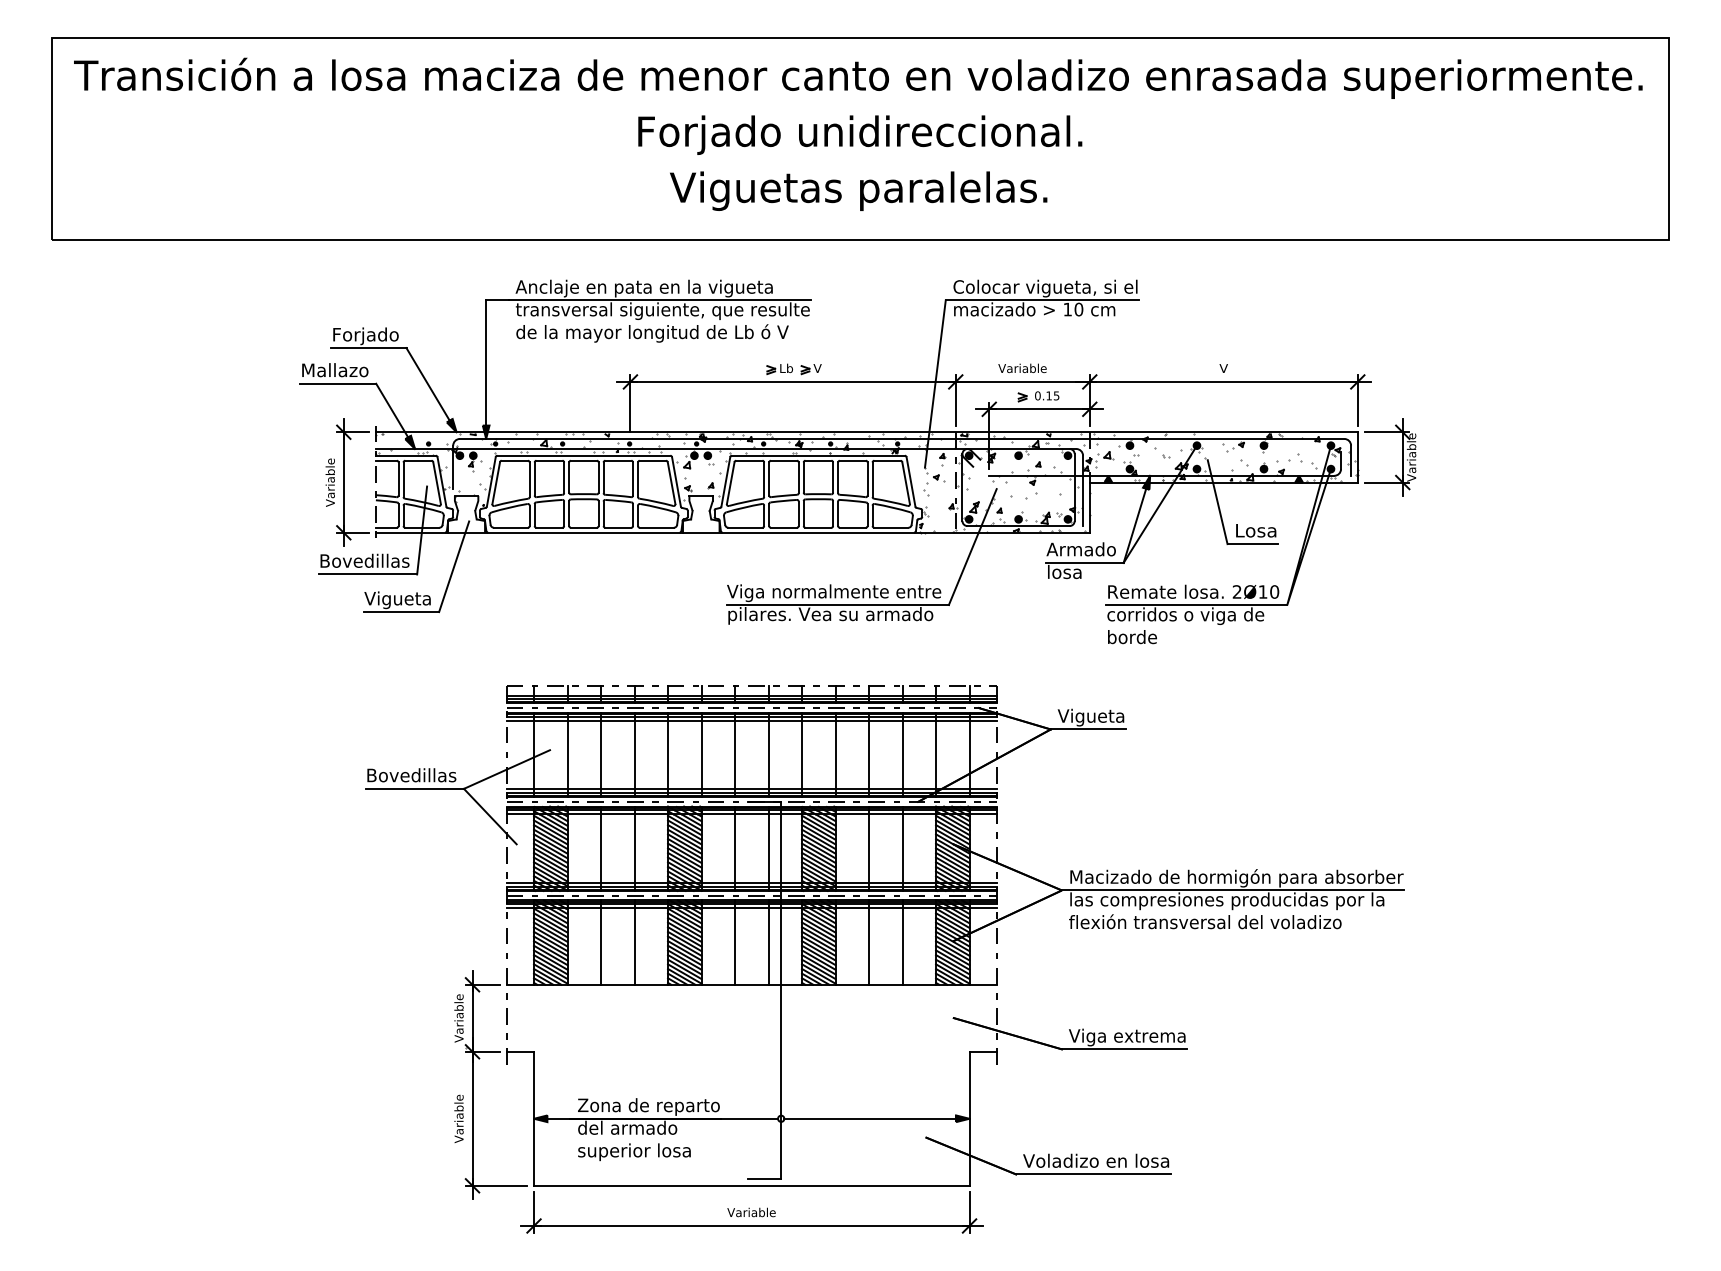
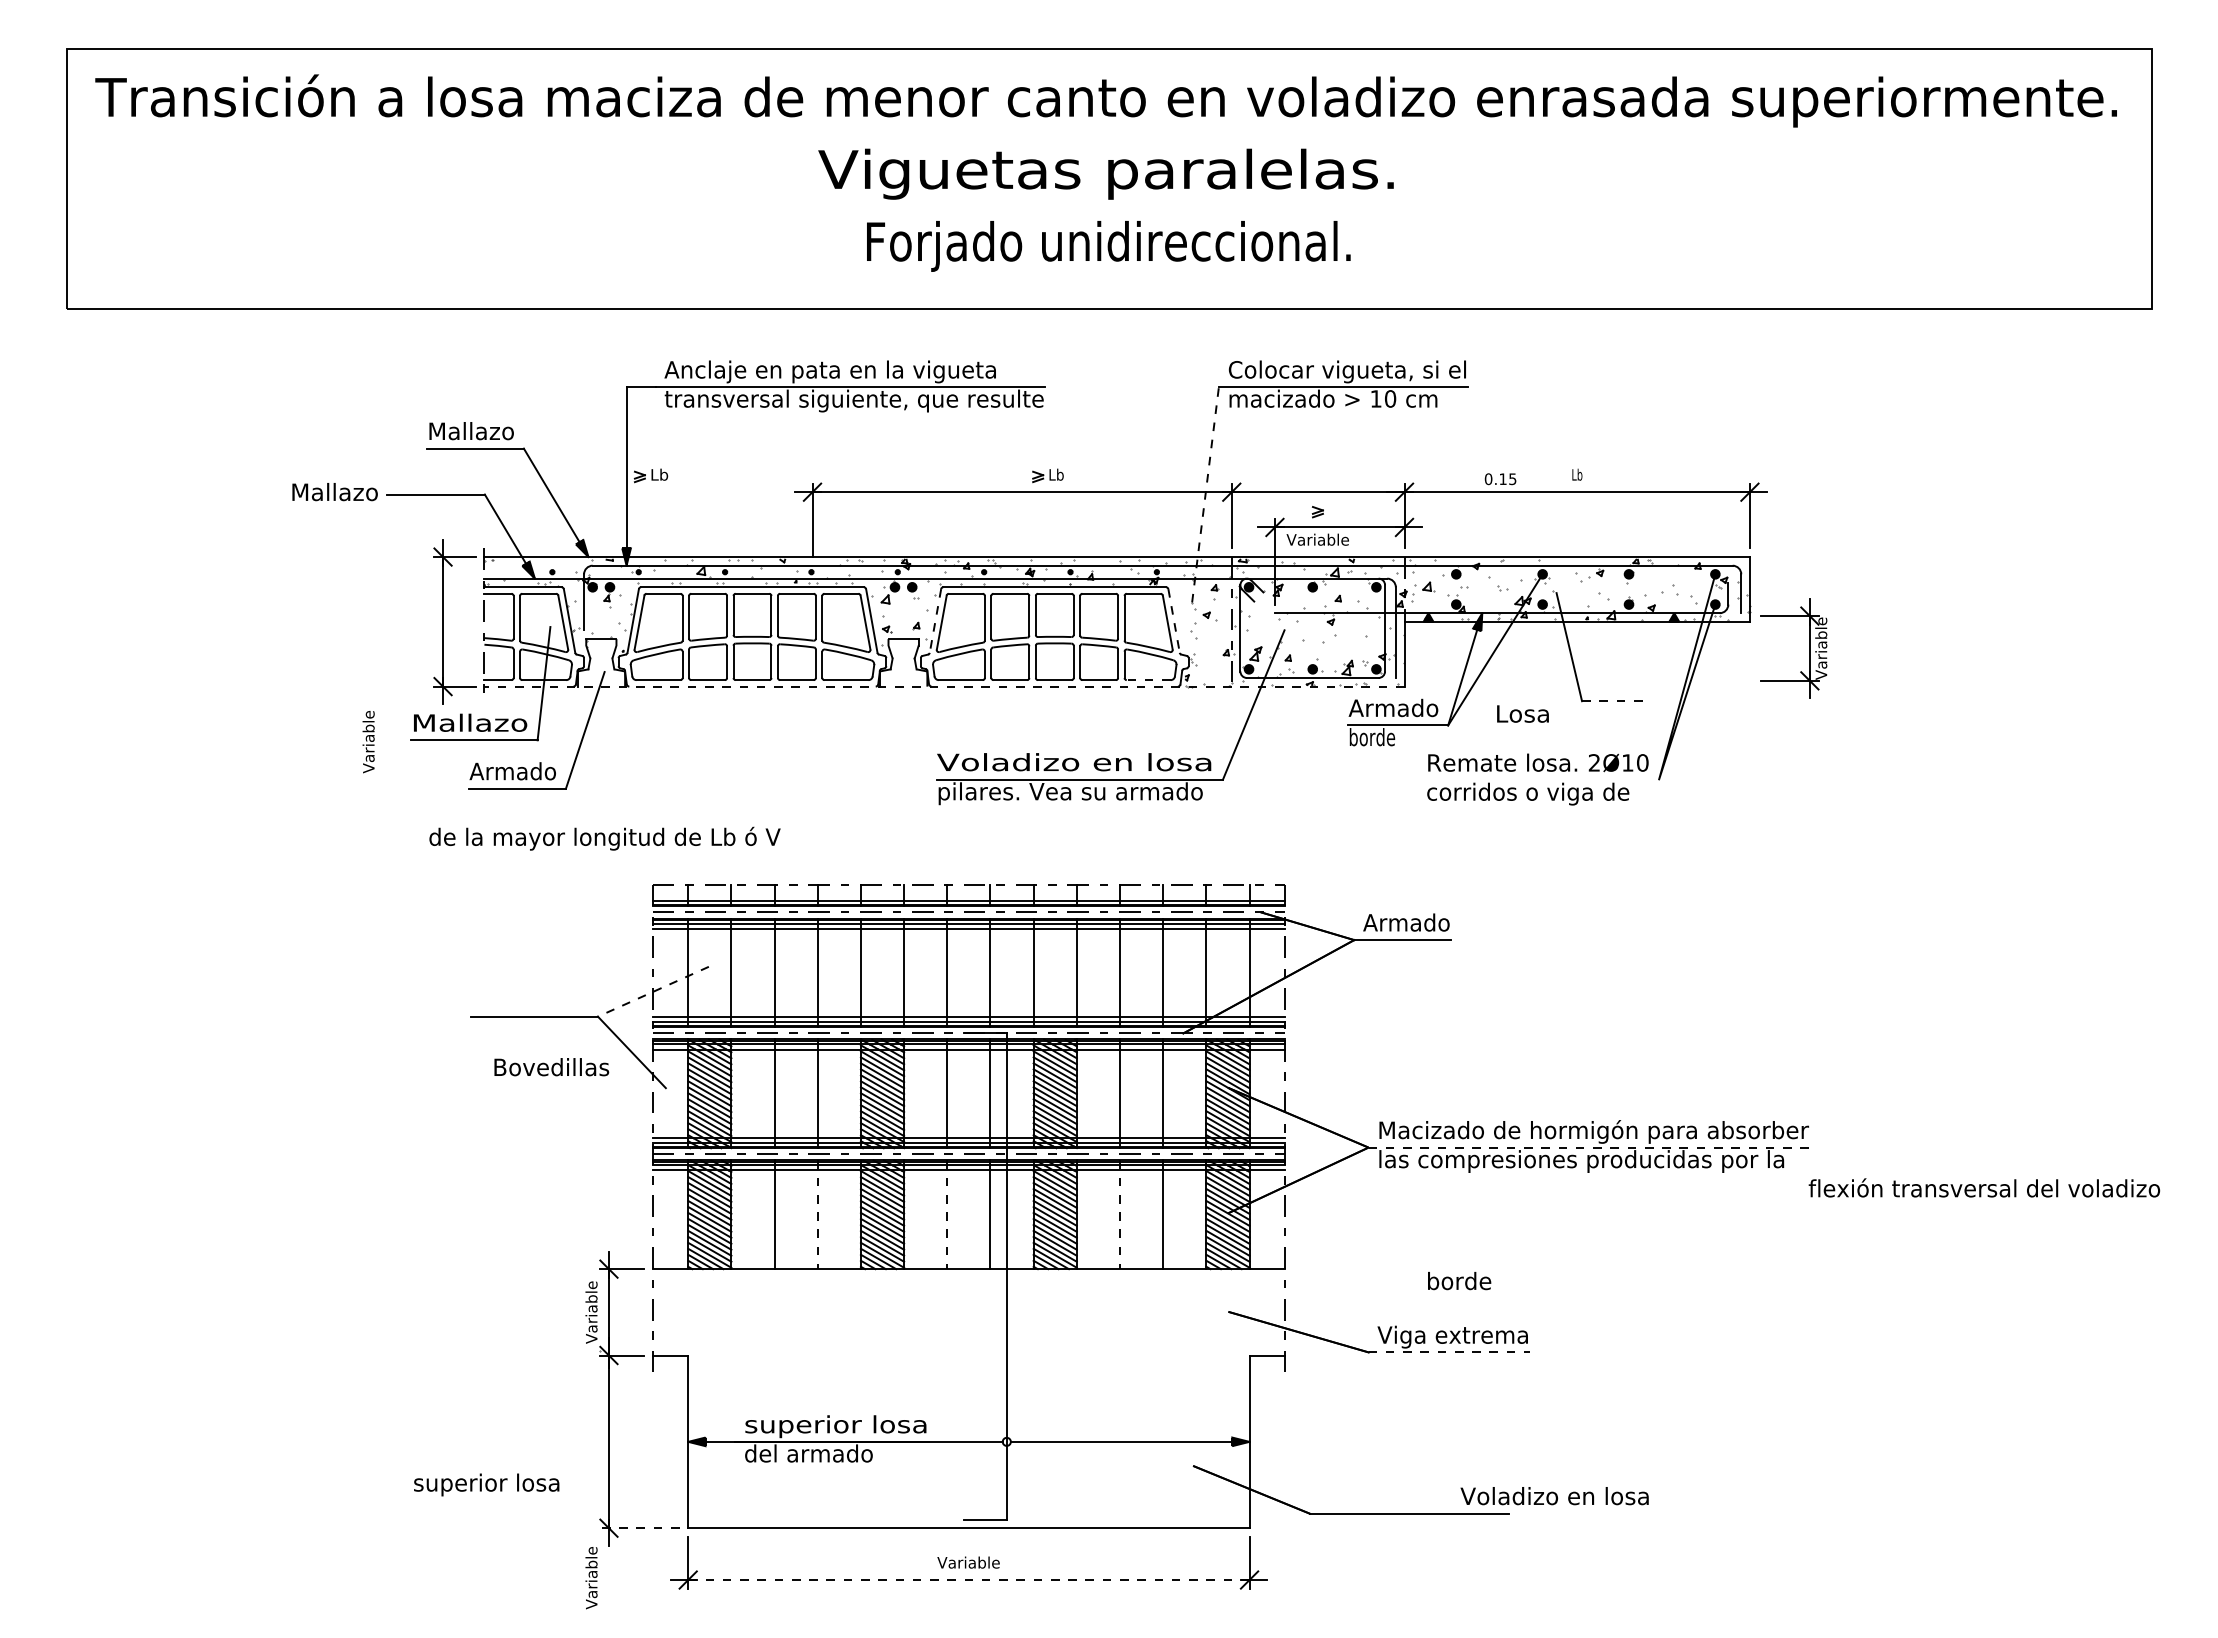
text: (858, 134) -> (1106, 173), Forjado unidireccional. -> Viguetas paralelas.
text: (858, 191) -> (1106, 246), Viguetas paralelas. -> Forjado unidireccional.
text: (652, 333) -> (604, 838), moved
text: (362, 336) -> (467, 433), Forjado -> Mallazo
part: (779, 368) -> (650, 475), moved
text: (818, 368) -> (1055, 474), V -> Lb
text: (1022, 368) -> (1317, 539), moved
text: (1223, 368) -> (1576, 474), V -> Lb
text: (334, 370) -> (334, 492), moved
line: (935, 383) -> (1205, 494), solid -> dashed
text: (1047, 396) -> (1500, 479), moved
part: (1402, 457) -> (1809, 648), moved
line: (725, 482) -> (935, 621), solid -> dashed
line: (911, 482) -> (1174, 621), solid -> dashed
text: (330, 483) -> (368, 742), moved
line: (891, 528) -> (1148, 680), solid -> dashed
text: (1255, 530) -> (1522, 713), moved
line: (732, 532) -> (943, 686), solid -> dashed
line: (1252, 544) -> (1614, 701), solid -> dashed
text: (365, 560) -> (470, 722), Bovedillas -> Mallazo
text: (1064, 572) -> (1372, 737), losa -> borde
text: (834, 593) -> (1075, 764), Viga normalmente entre -> Voladizo en losa
text: (397, 600) -> (512, 773), Vigueta -> Armado
line: (1196, 605) -> (1541, 780), removed
text: (1132, 637) -> (1459, 1281), moved
line: (751, 695) -> (968, 896), removed
text: (1091, 717) -> (1406, 924), Vigueta -> Armado
line: (507, 769) -> (653, 991), solid -> dashed
text: (411, 775) -> (551, 1067), moved
line: (1233, 890) -> (1589, 1147), solid -> dashed
text: (1205, 921) -> (1984, 1187), moved
line: (634, 943) -> (817, 1215), solid -> dashed
line: (735, 943) -> (947, 1215), solid -> dashed
line: (869, 943) -> (1120, 1215), solid -> dashed
line: (1124, 1049) -> (1449, 1352), solid -> dashed
text: (648, 1106) -> (835, 1426), Zona de reparto -> superior losa
text: (458, 1119) -> (591, 1578), moved
text: (634, 1151) -> (486, 1484), moved
text: (1095, 1161) -> (1554, 1496), moved
line: (496, 1186) -> (639, 1528), solid -> dashed
line: (751, 1226) -> (968, 1580), solid -> dashed

